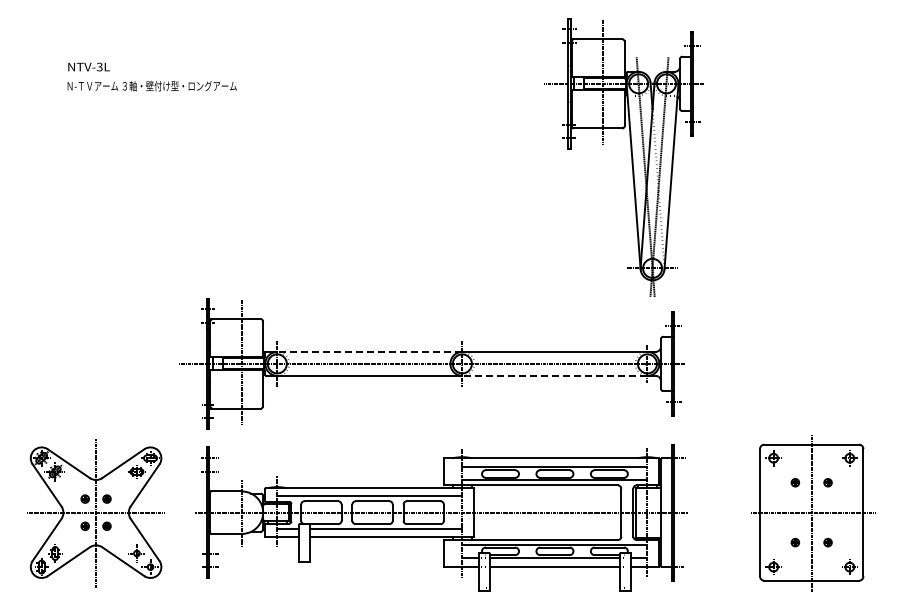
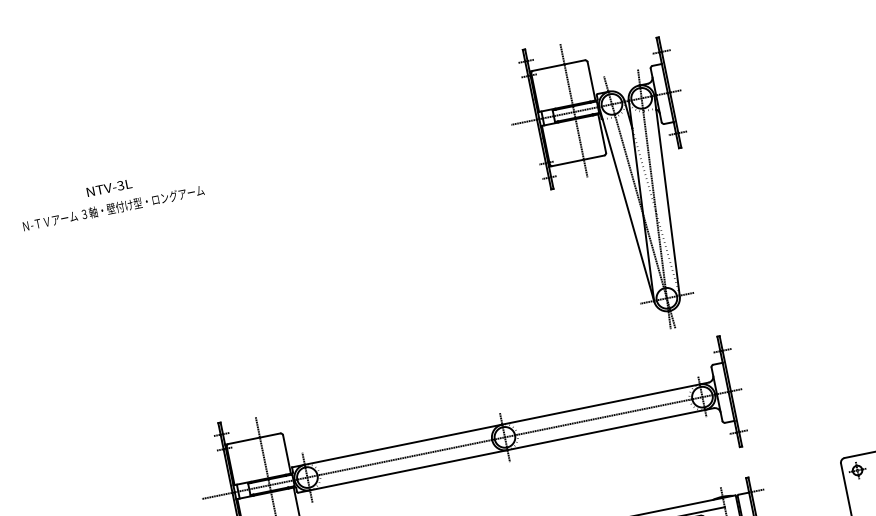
text: (88, 66) -> (108, 187), moved
part: (631, 157) -> (620, 184), moved
line: (369, 351) -> (403, 444), dashed -> solid
line: (554, 375) -> (605, 429), dashed -> solid

